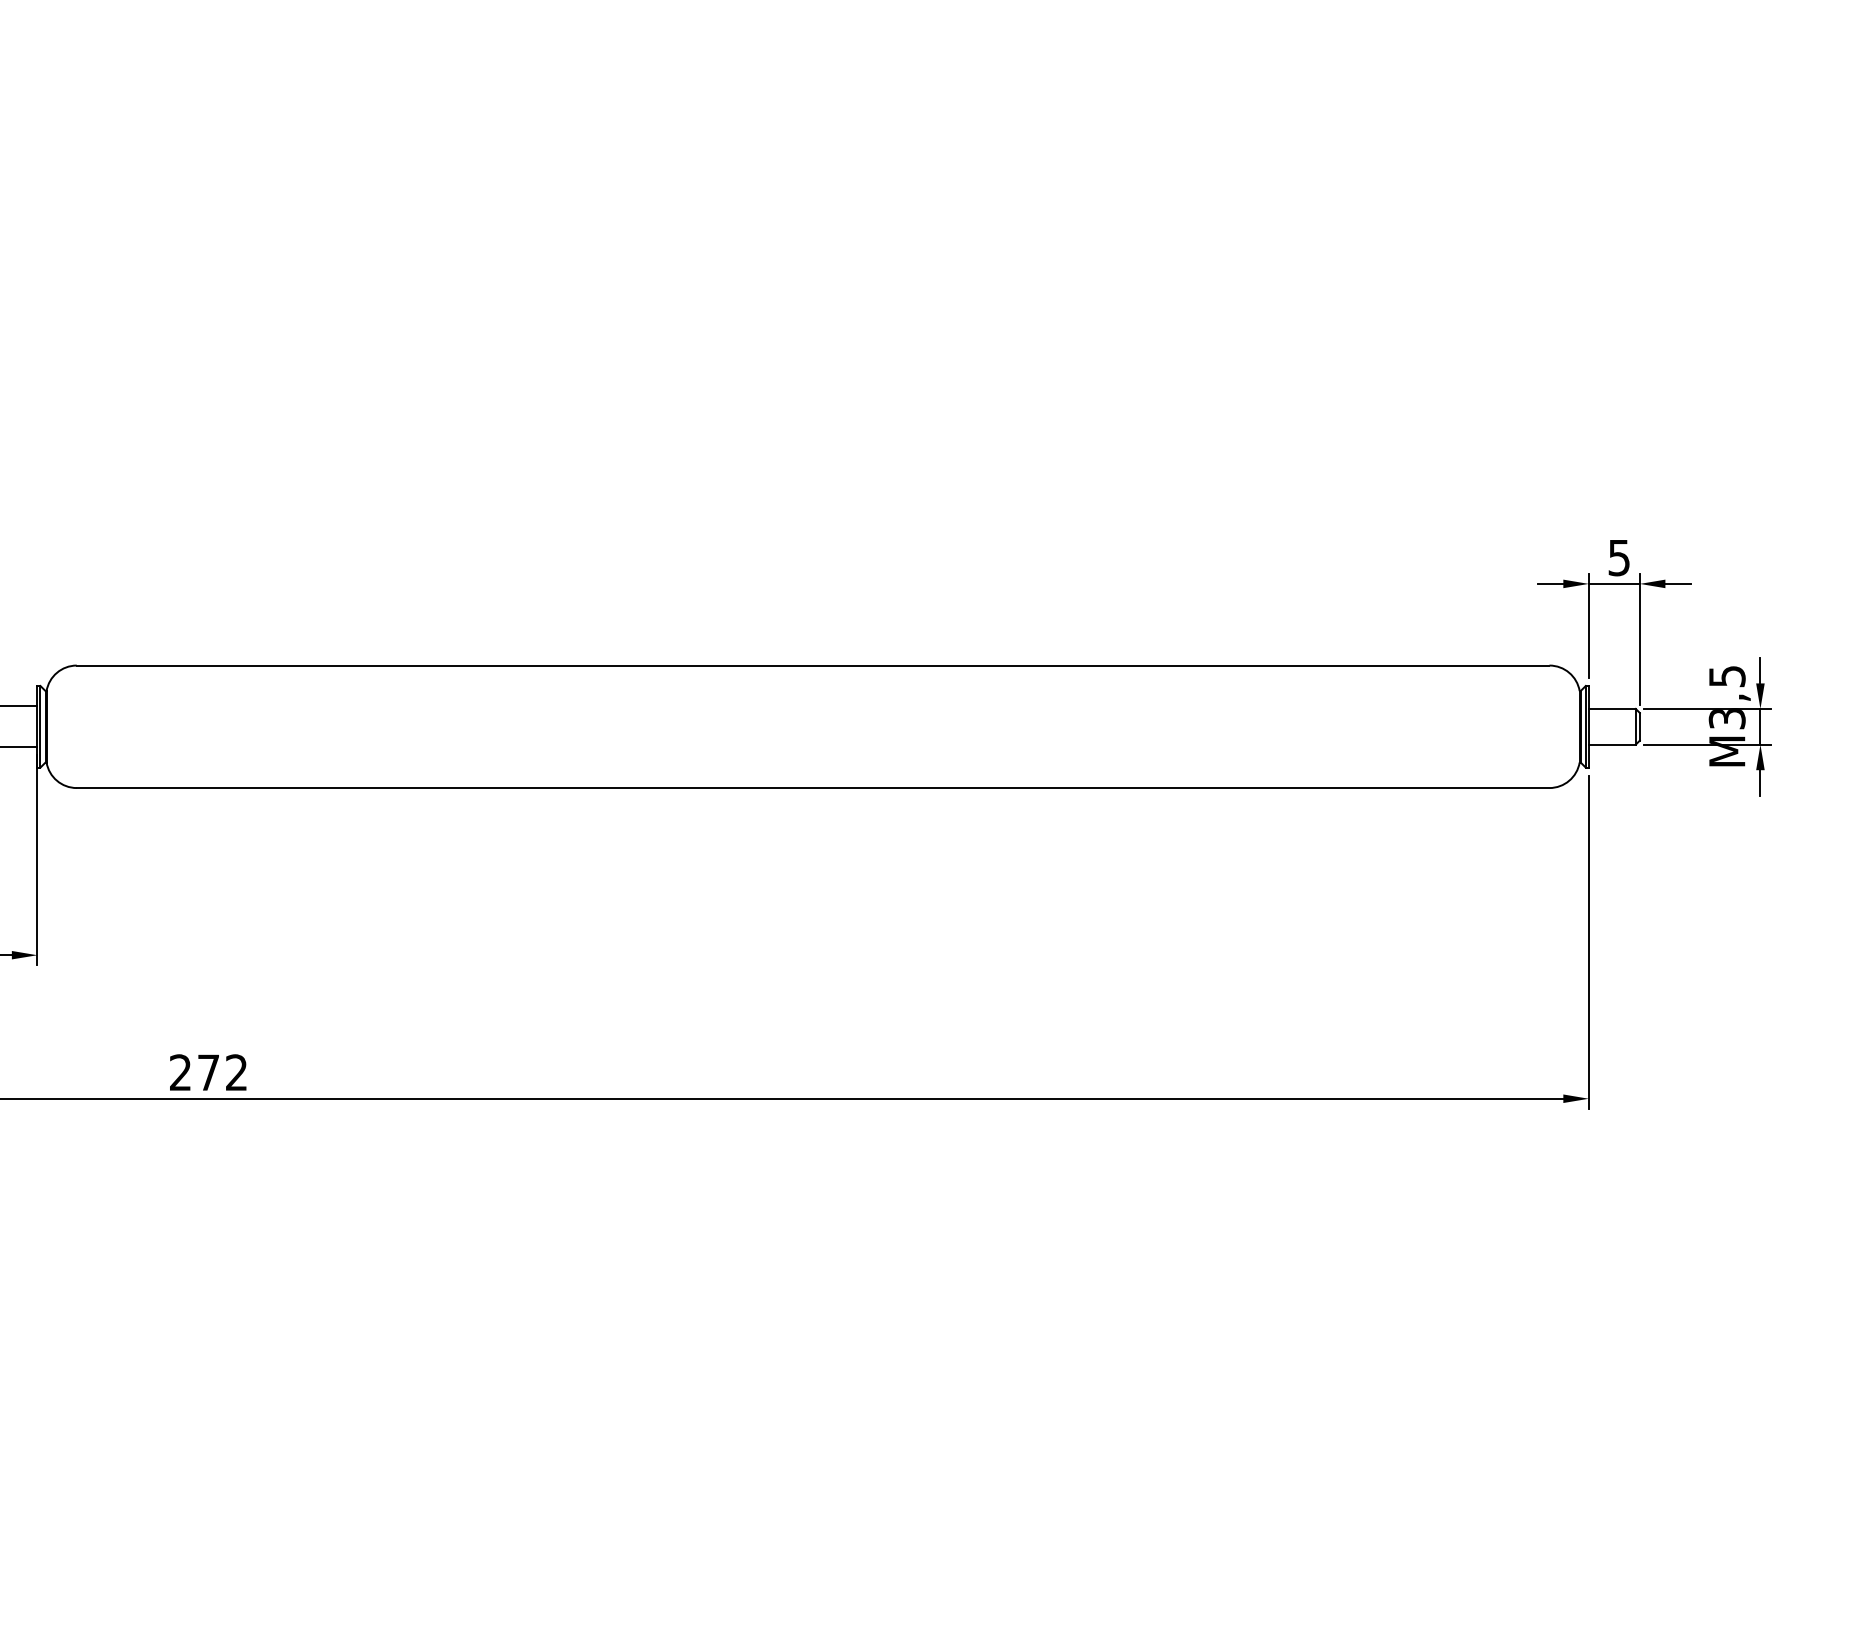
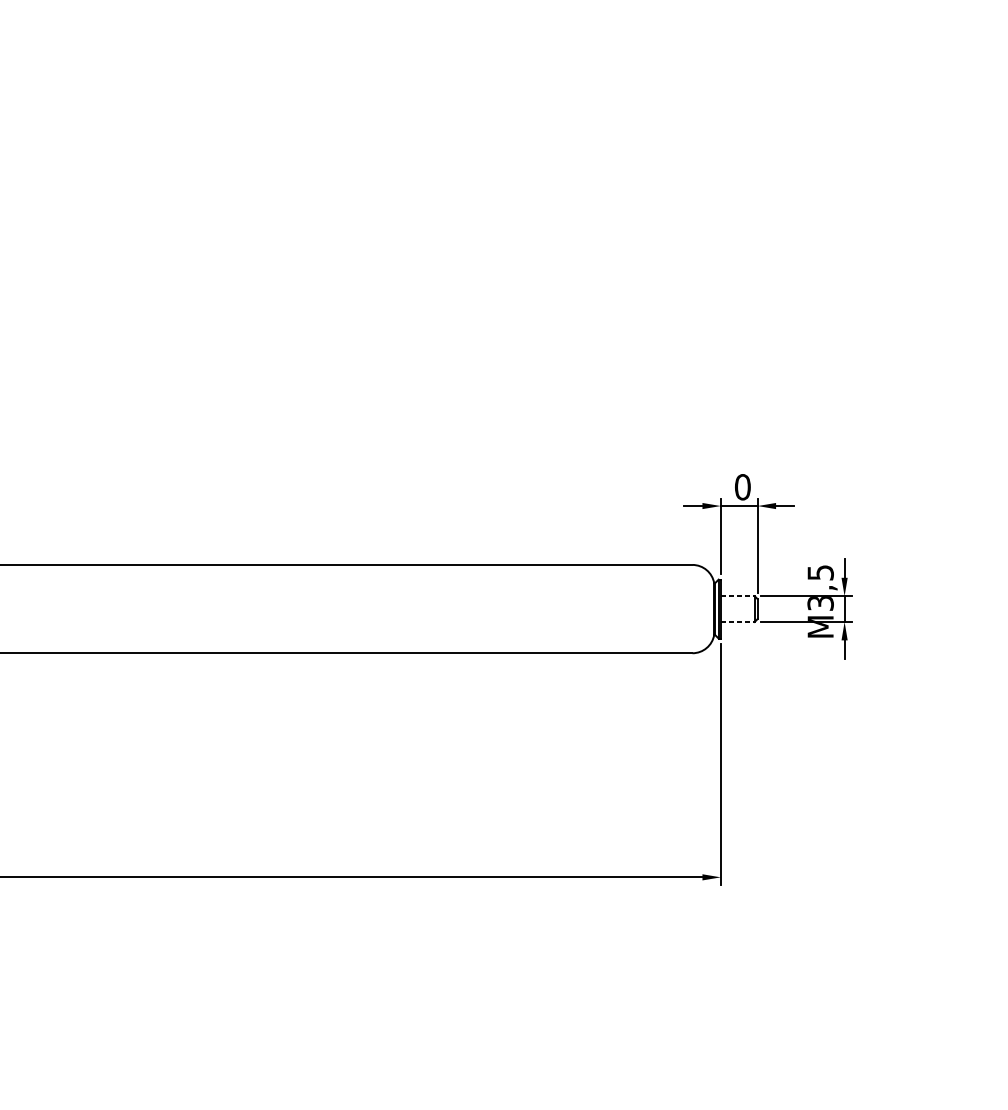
text: (1619, 557) -> (742, 486), 5 -> 0
line: (1612, 708) -> (737, 595), solid -> dashed
line: (1612, 744) -> (737, 621), solid -> dashed

